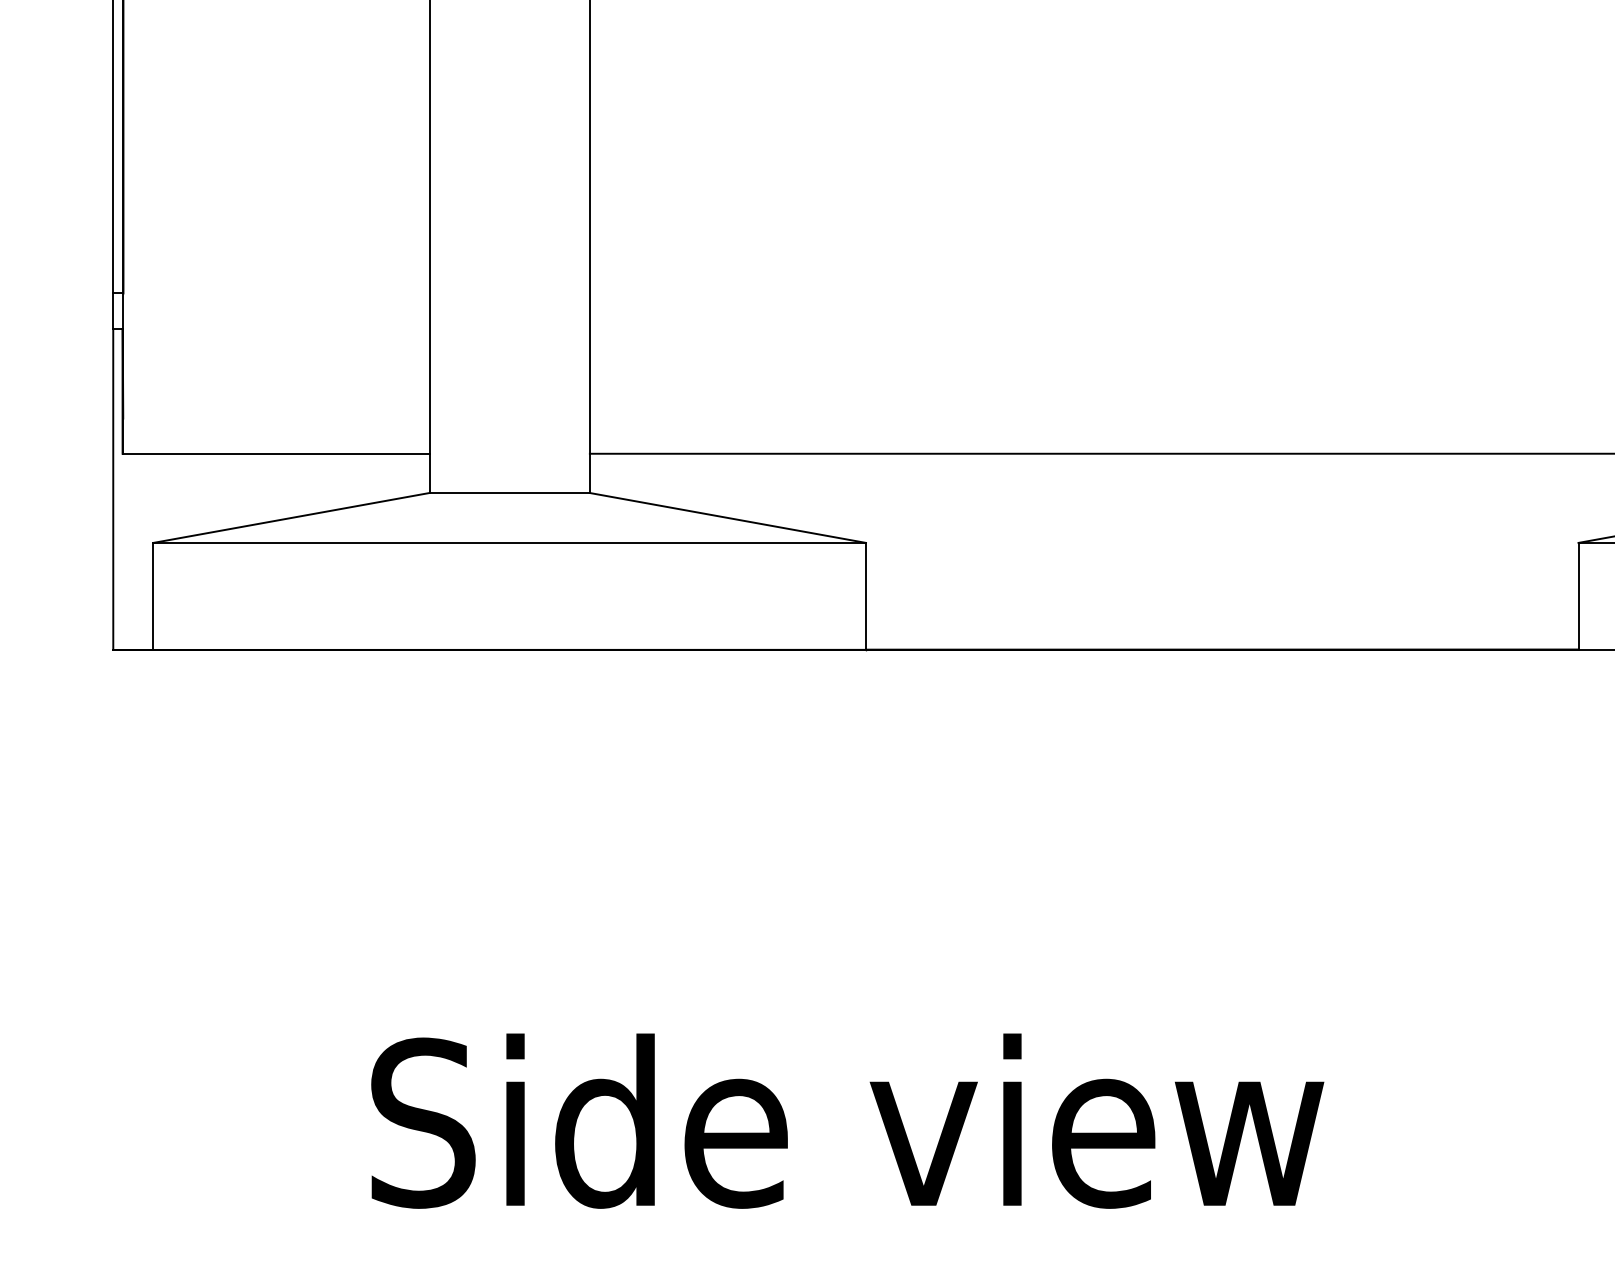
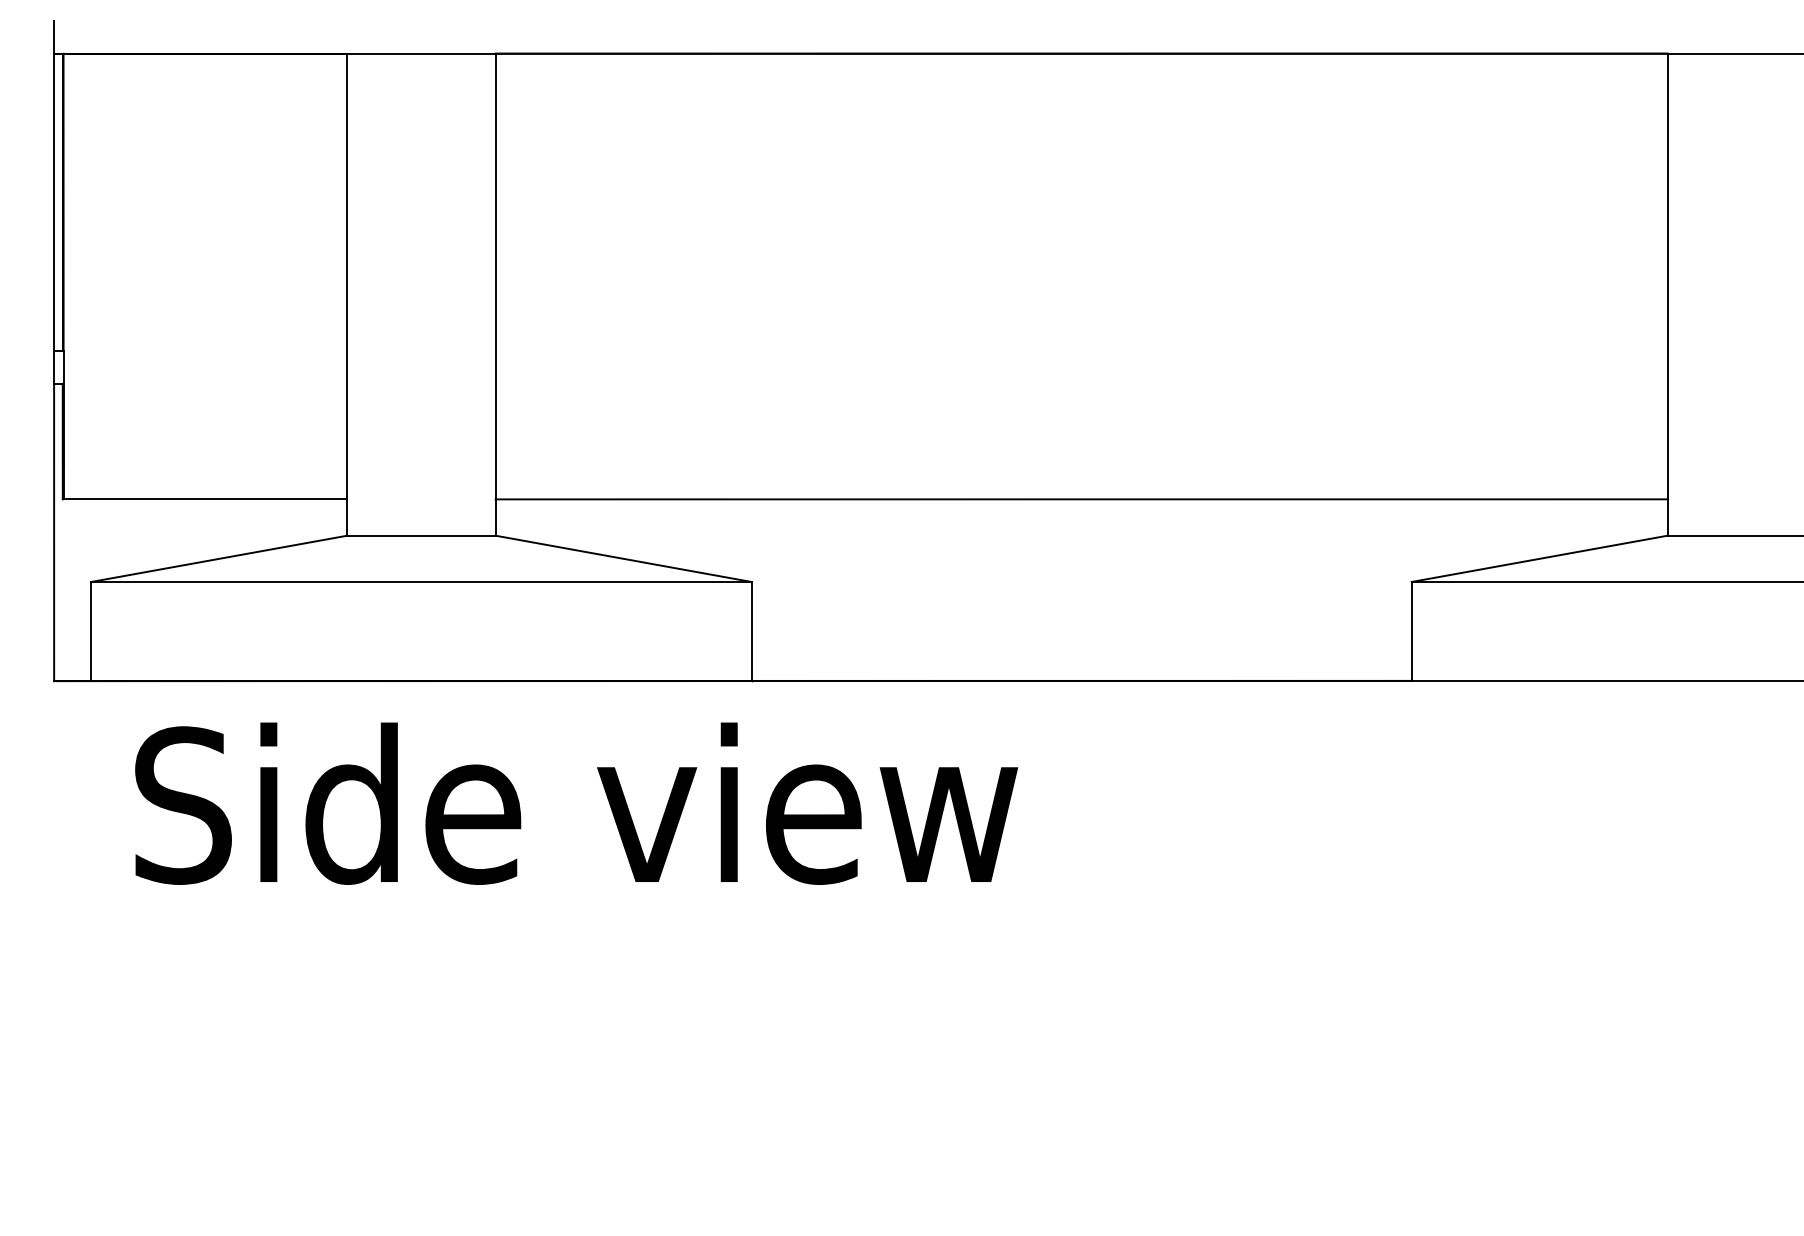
text: (847, 1120) -> (576, 803), moved

